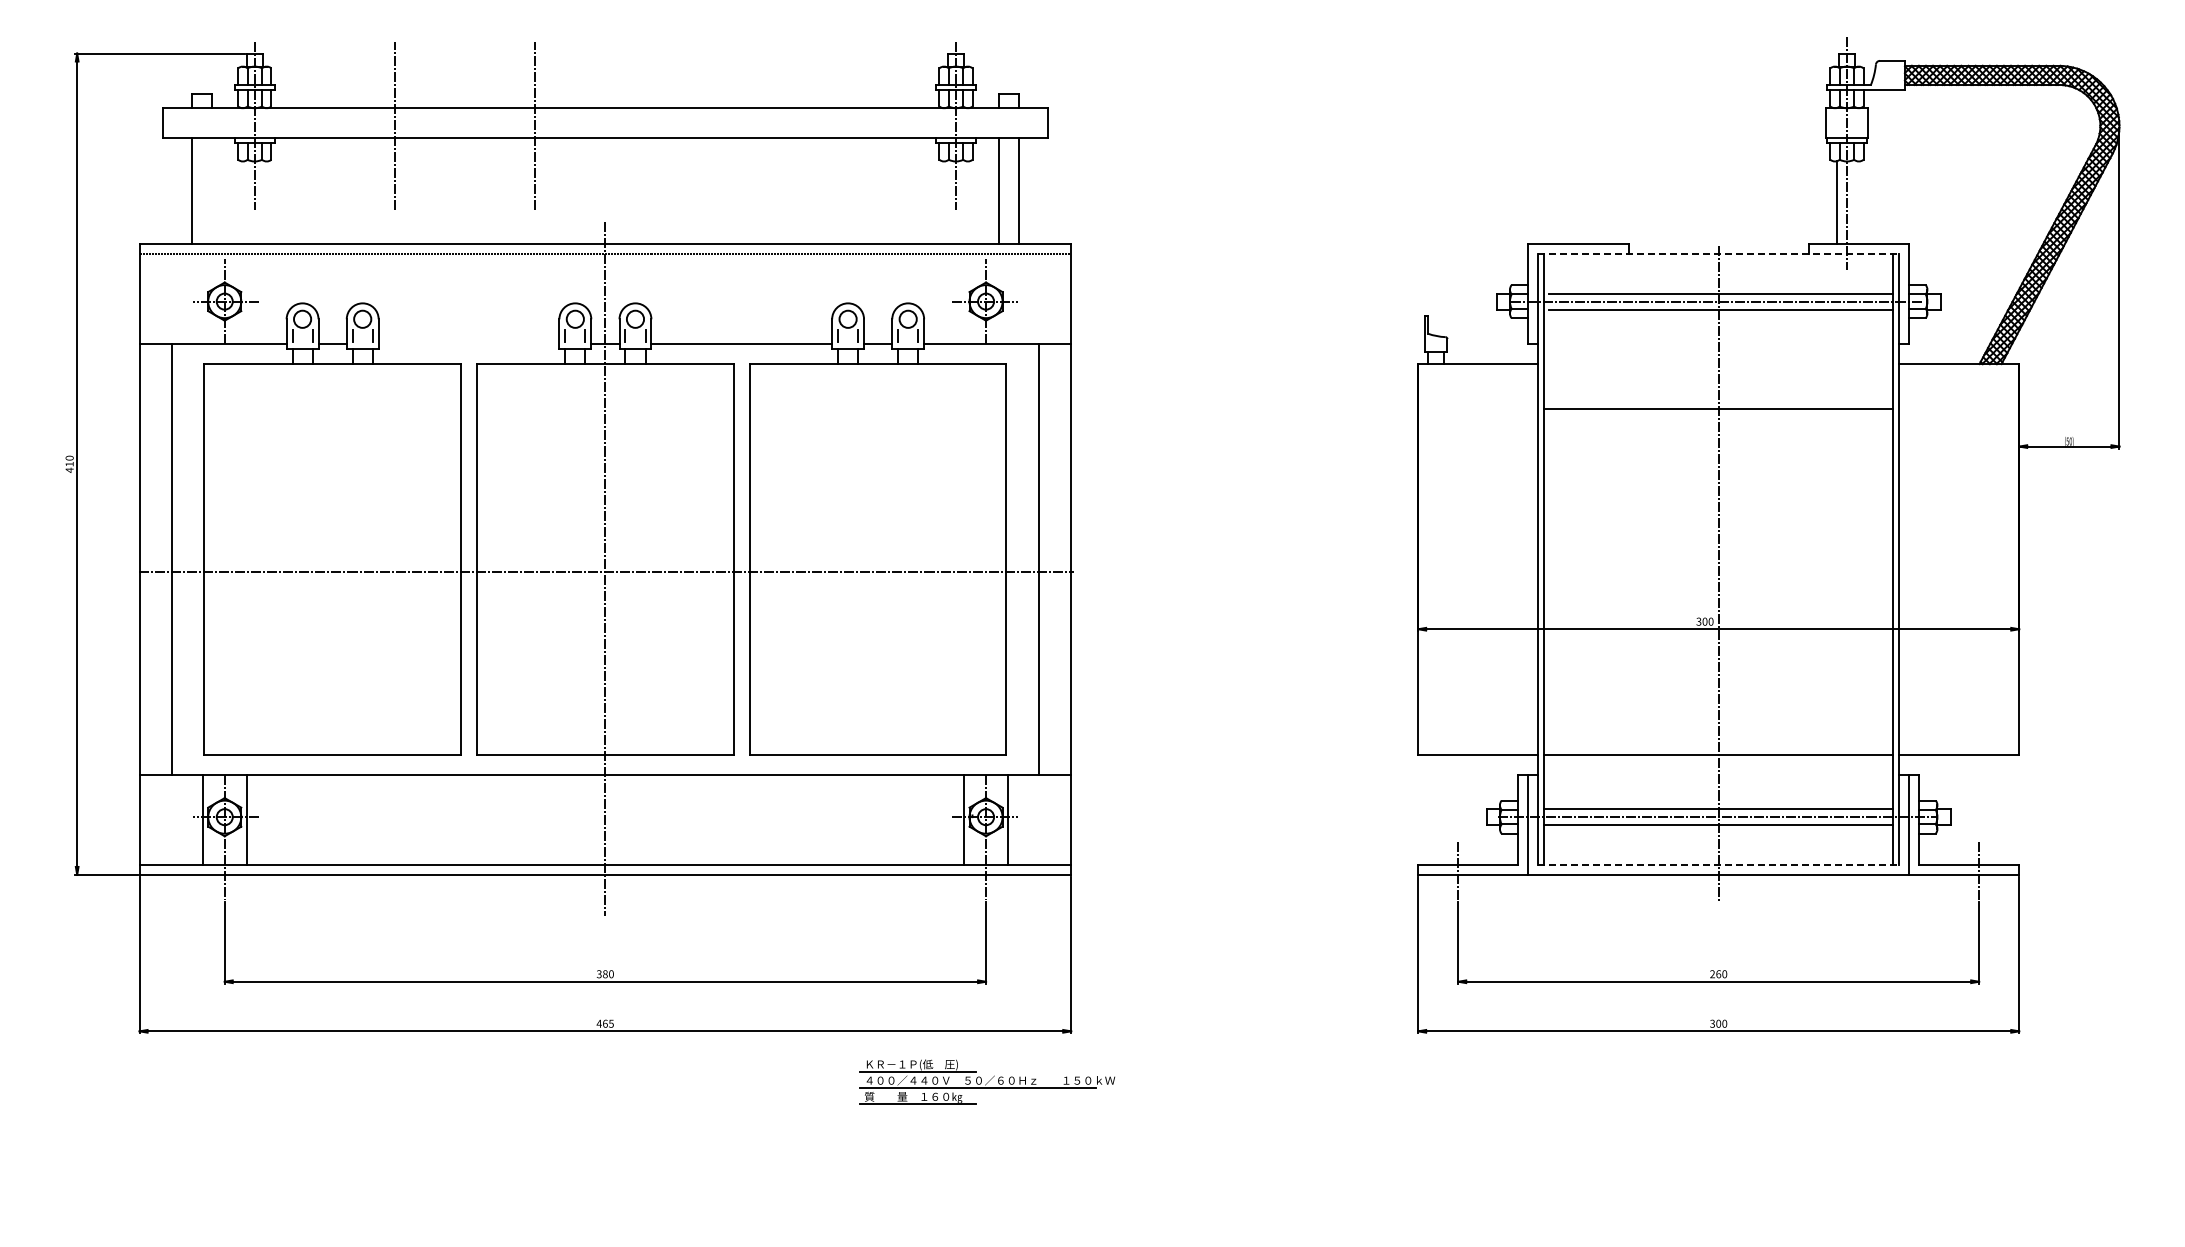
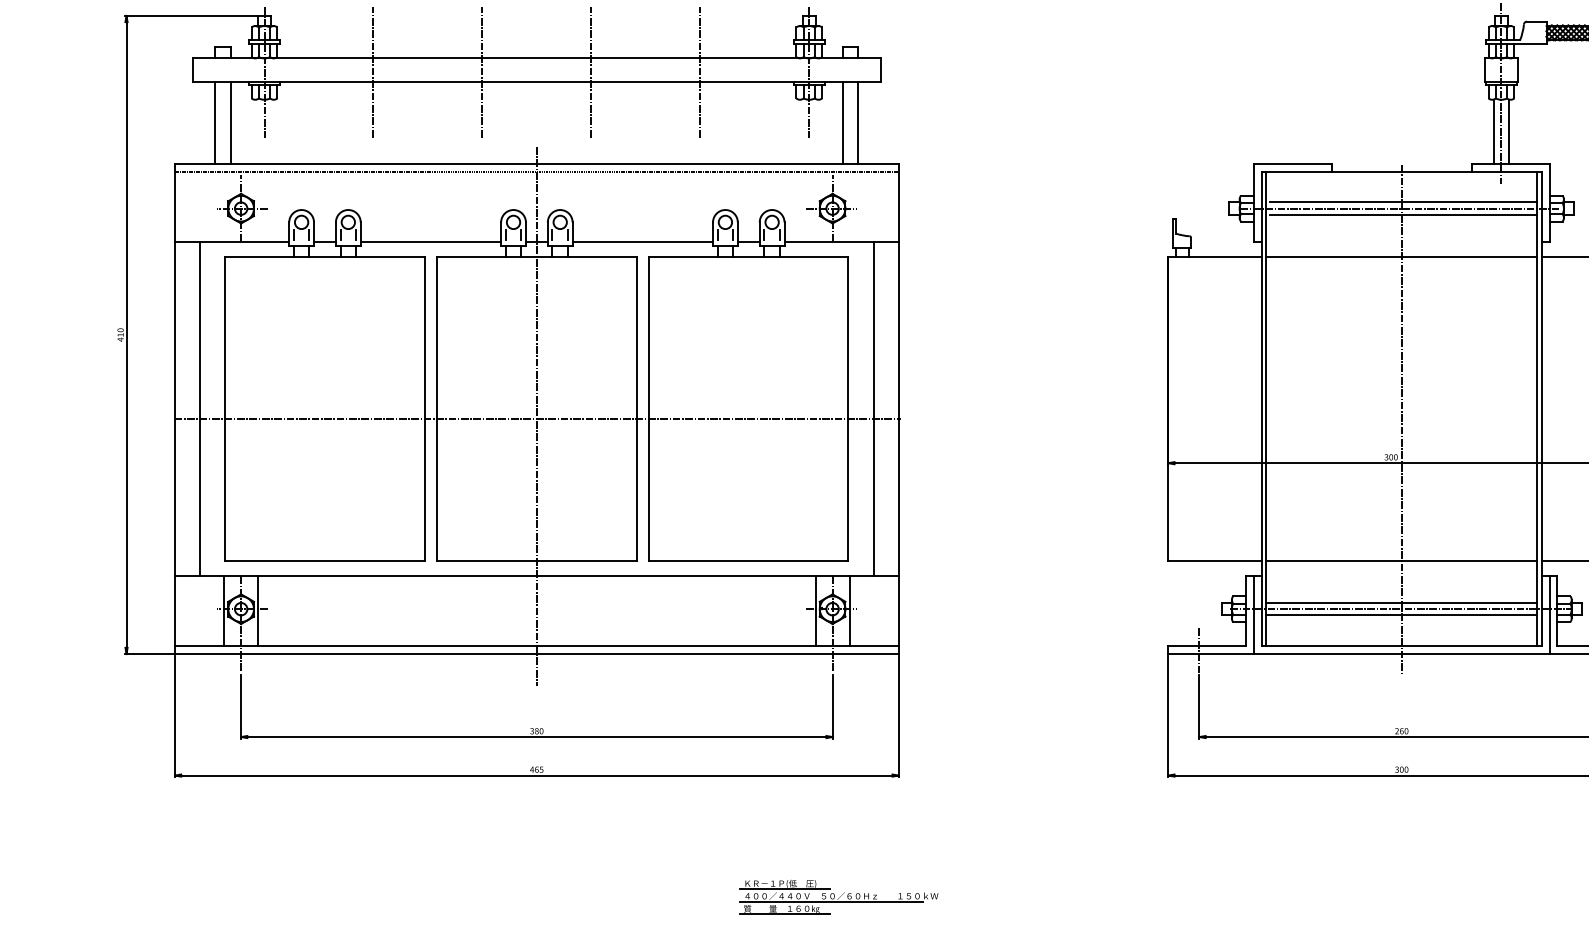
line: (675, 125) -> (591, 71), added
line: (815, 125) -> (700, 71), added
line: (211, 190) -> (230, 122), added
line: (1856, 202) -> (1508, 131), added
line: (1719, 253) -> (1402, 171), dashed -> solid
line: (468, 344) -> (430, 241), added
line: (1718, 409) -> (1401, 257), moved
line: (1719, 864) -> (1402, 645), dashed -> solid
part: (987, 1081) -> (839, 896), moved

